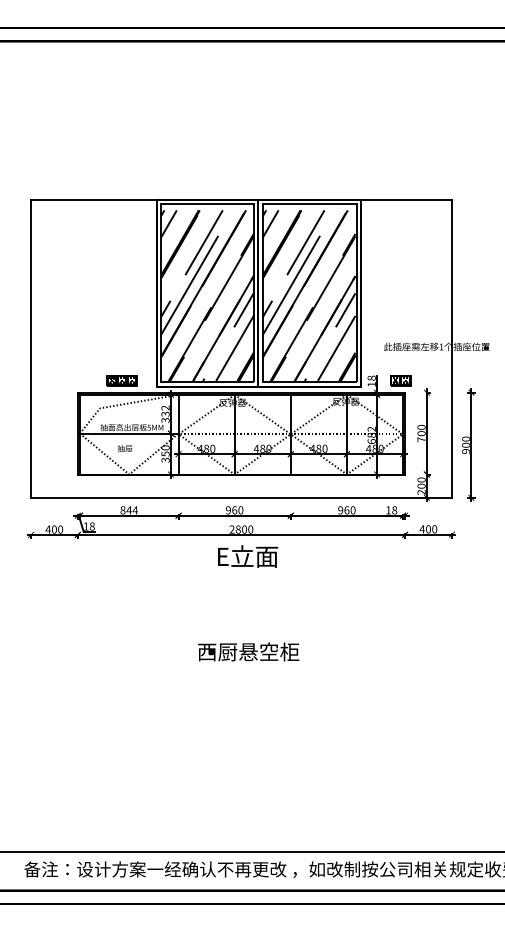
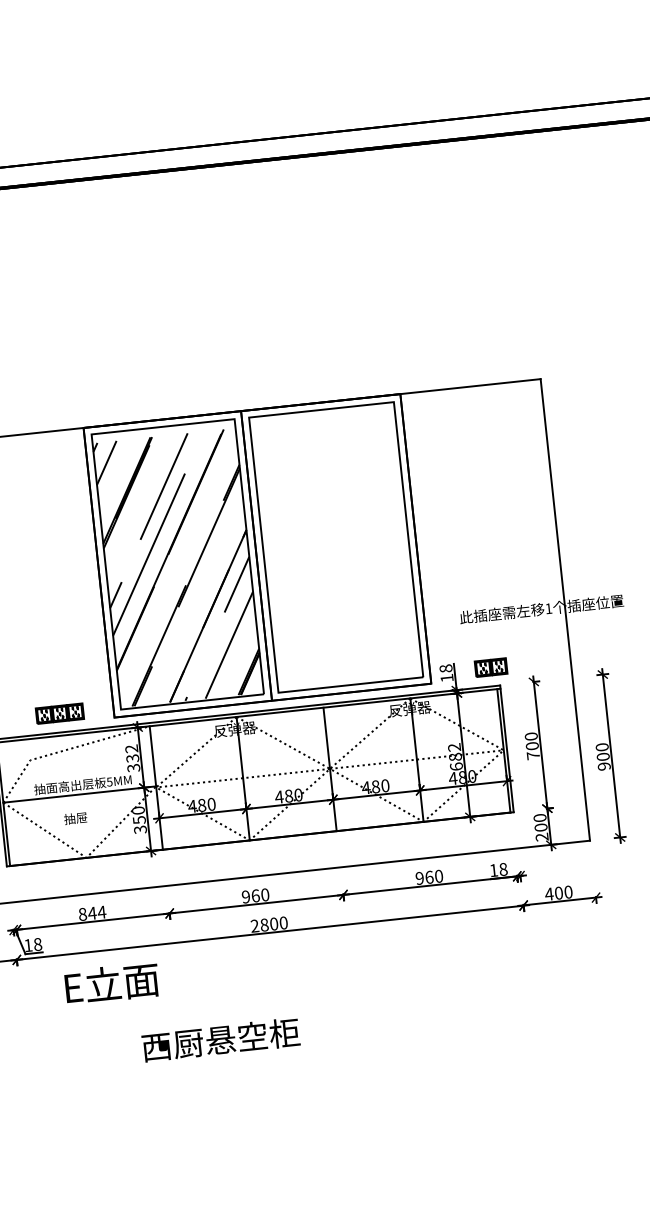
hatch: (309, 295) -> (335, 550), removed
text: (247, 556) -> (111, 983), moved
text: (248, 651) -> (220, 1039), moved

